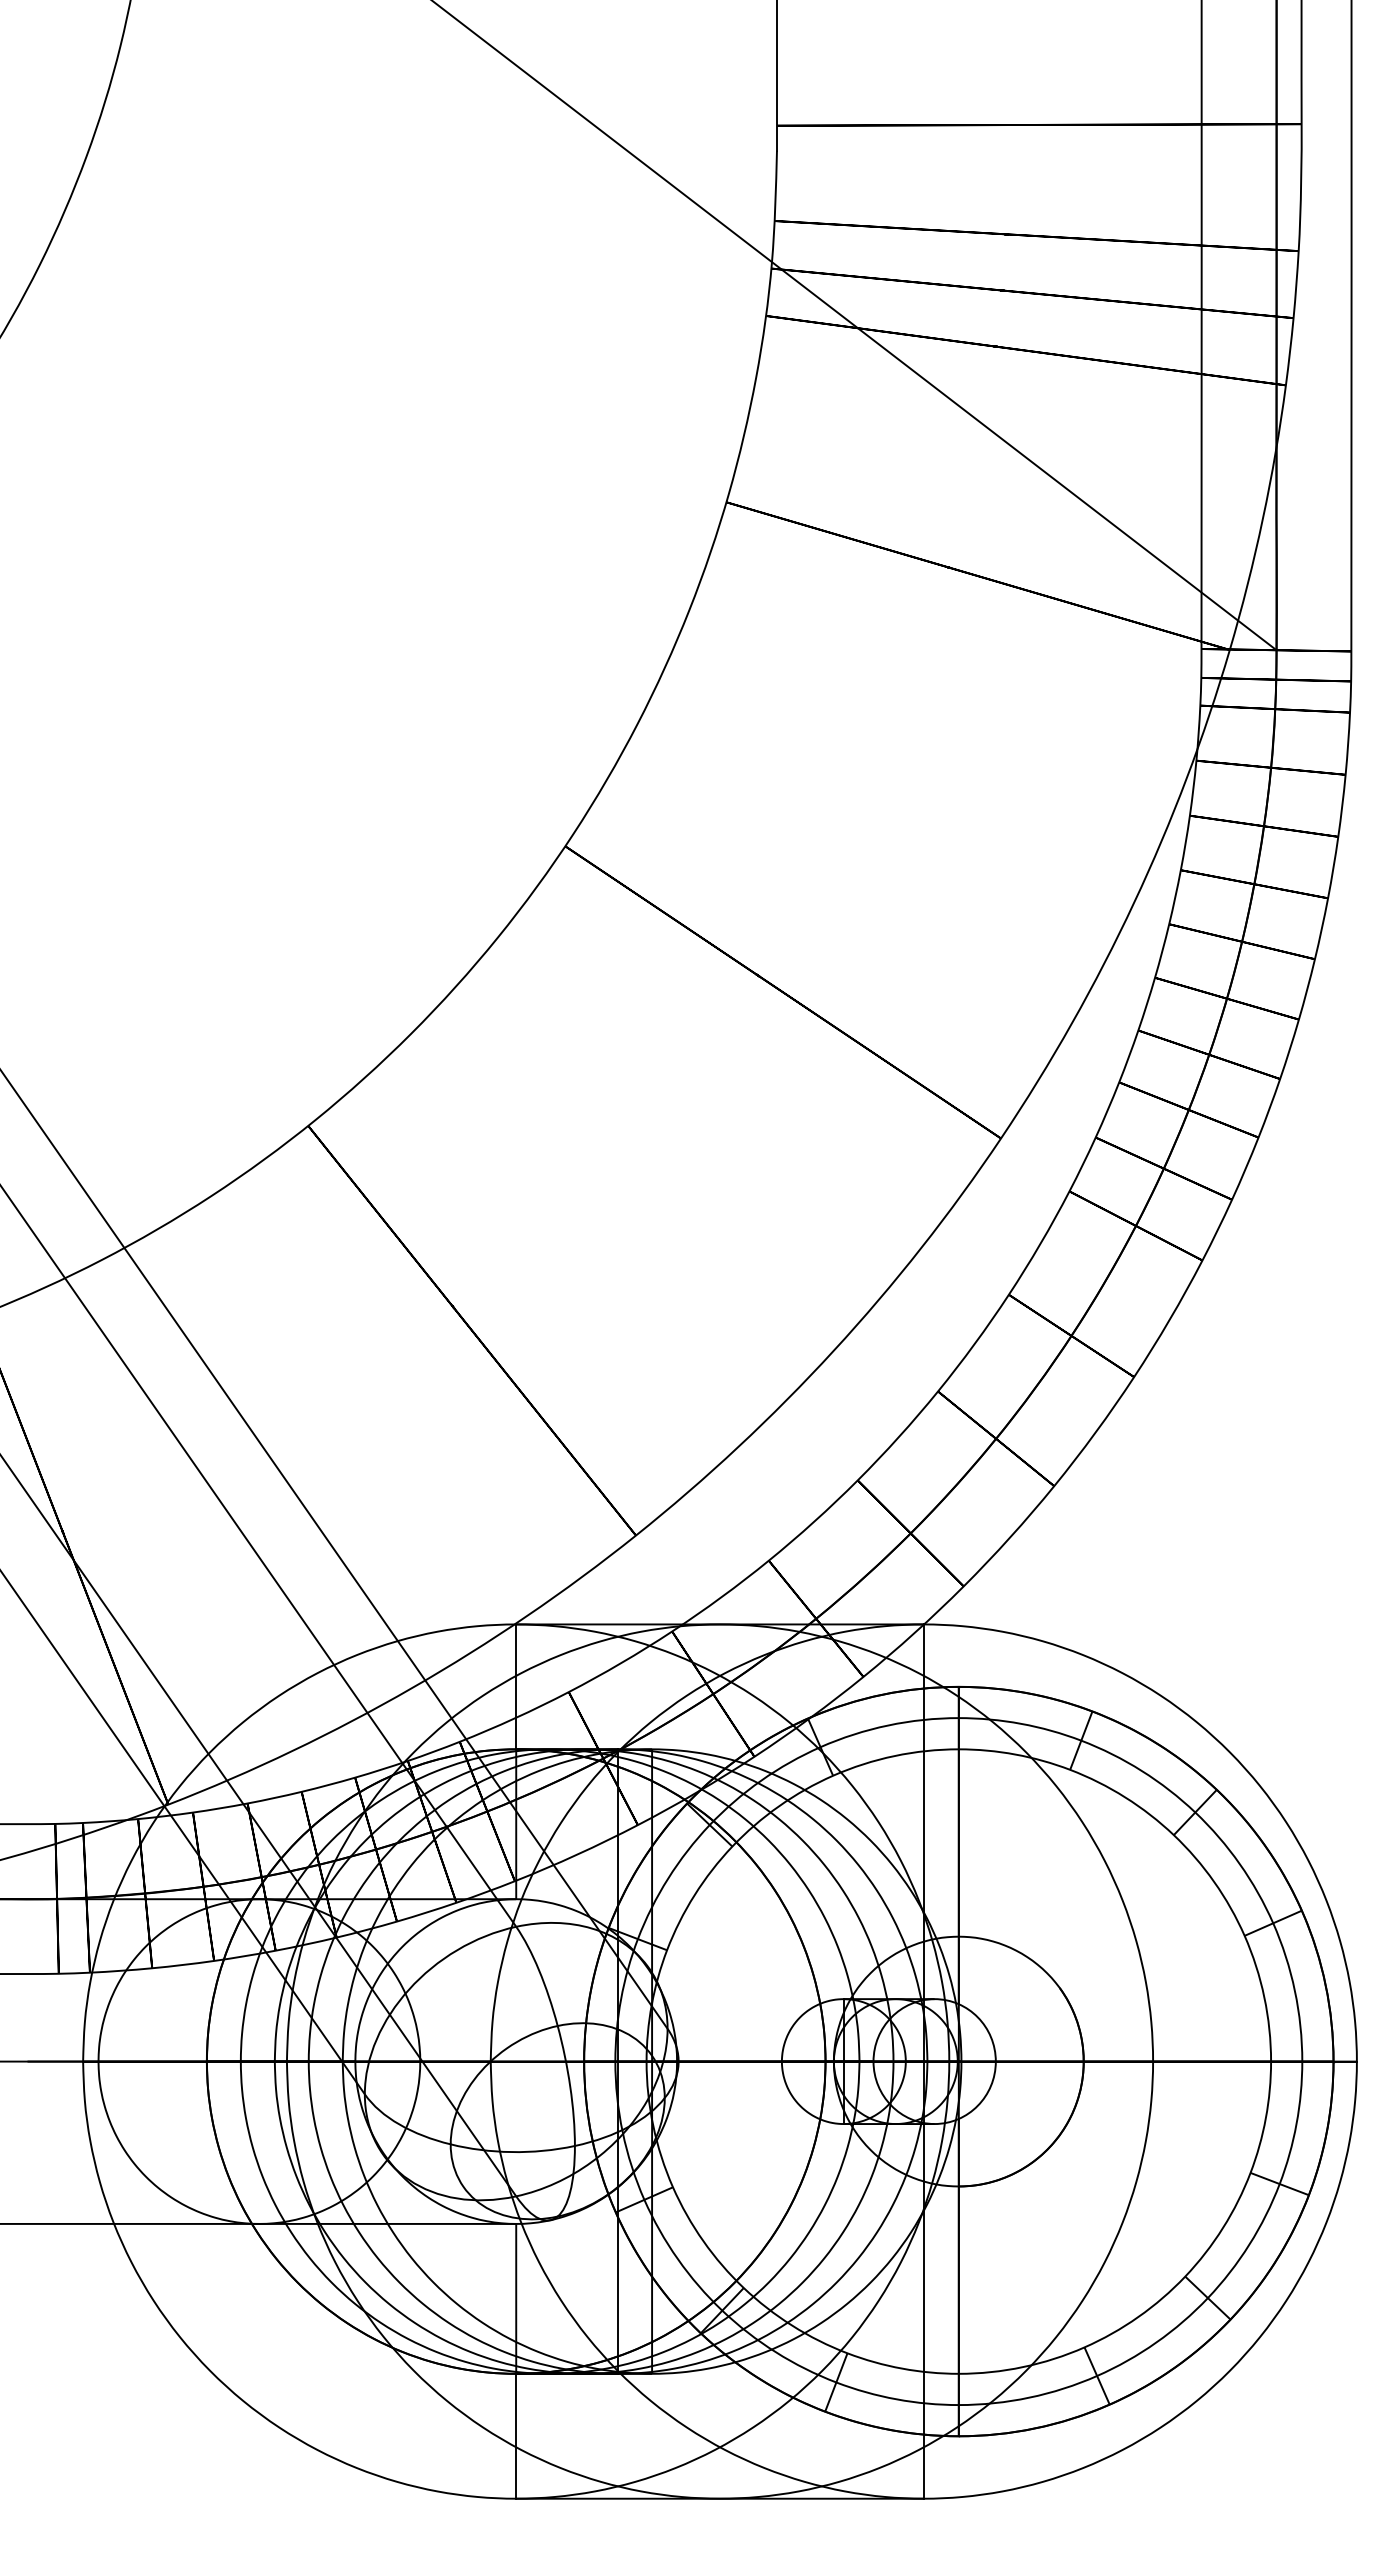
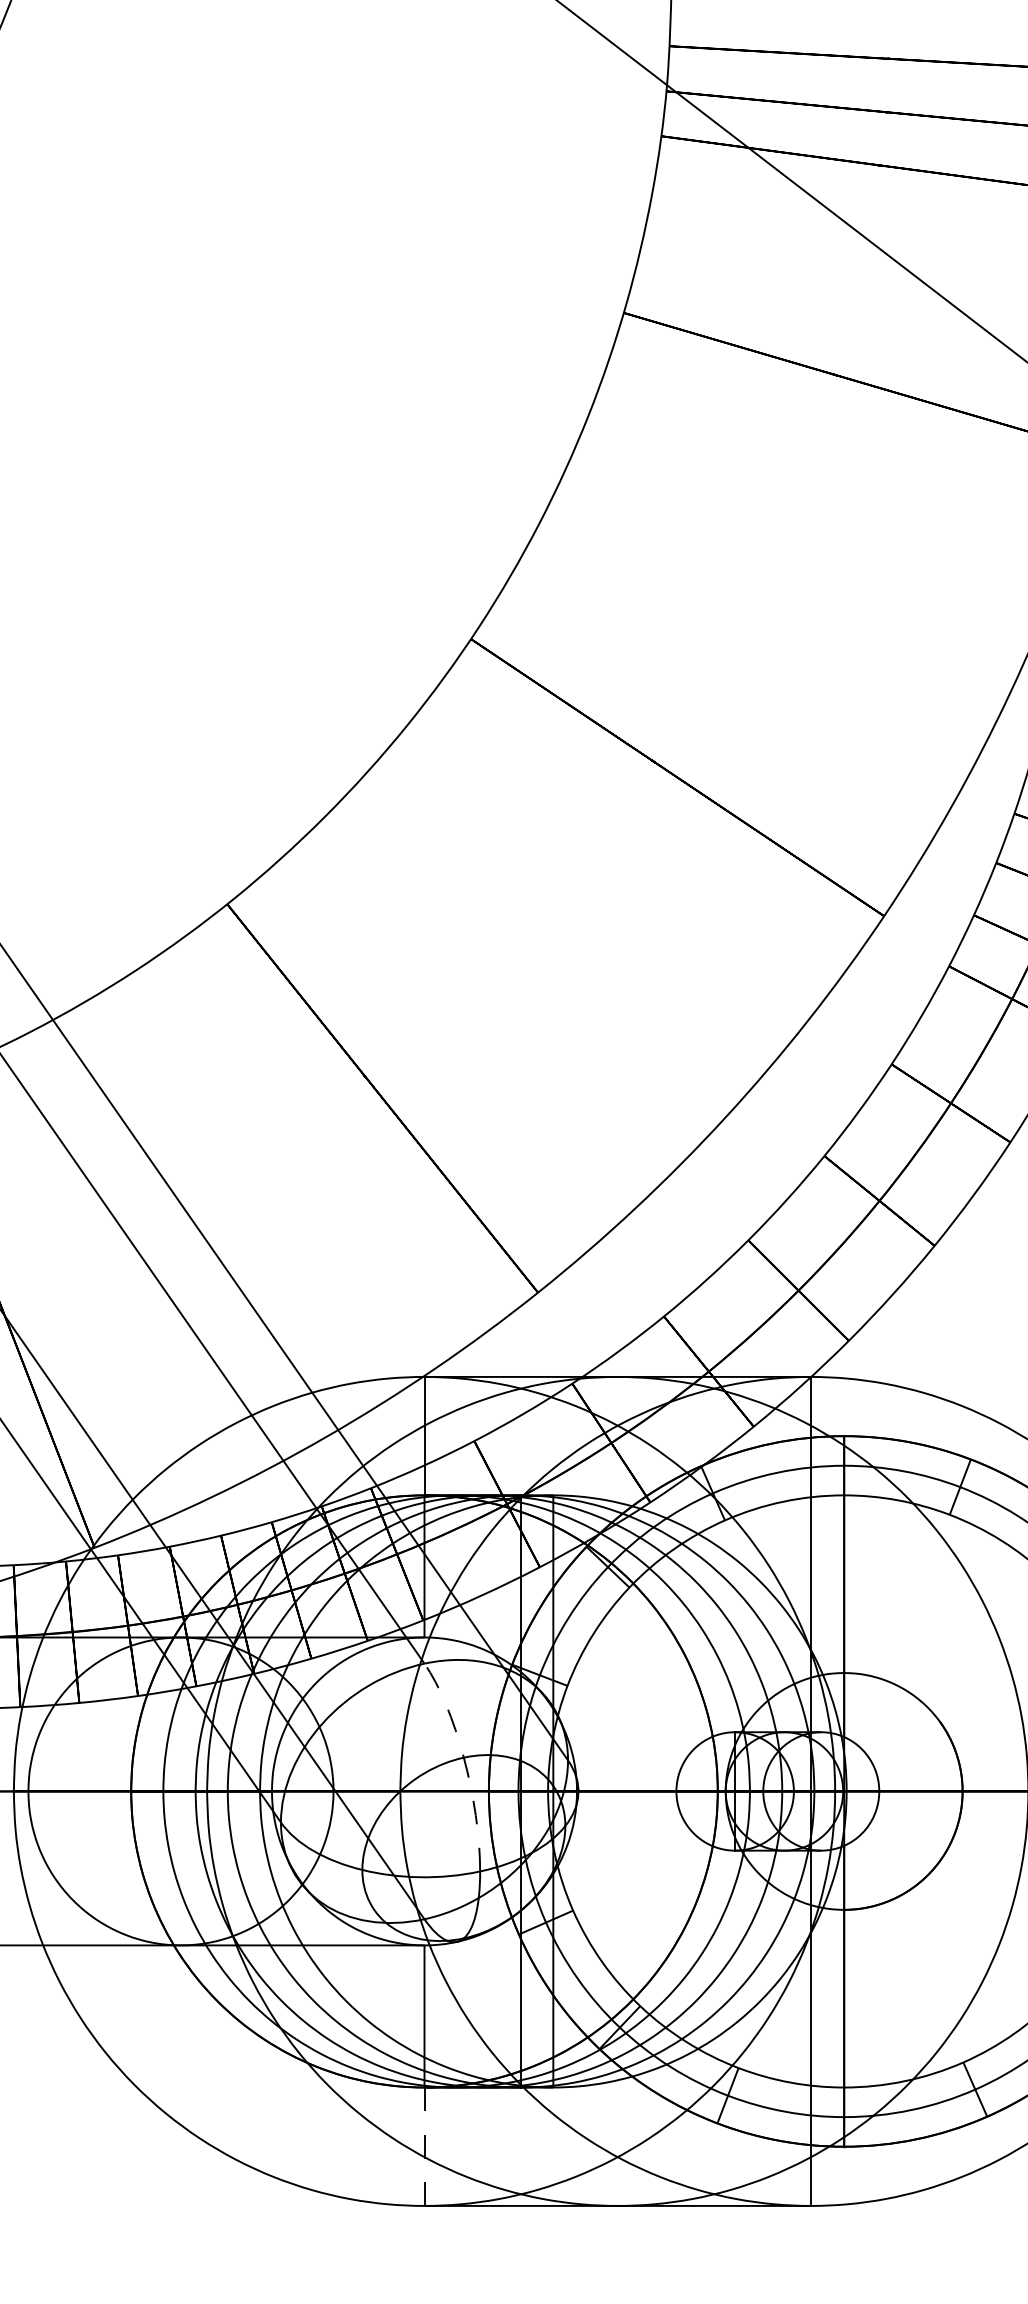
arc: (558, 2030) -> (464, 1761), solid -> dashed
line: (516, 2435) -> (424, 2145), solid -> dashed

